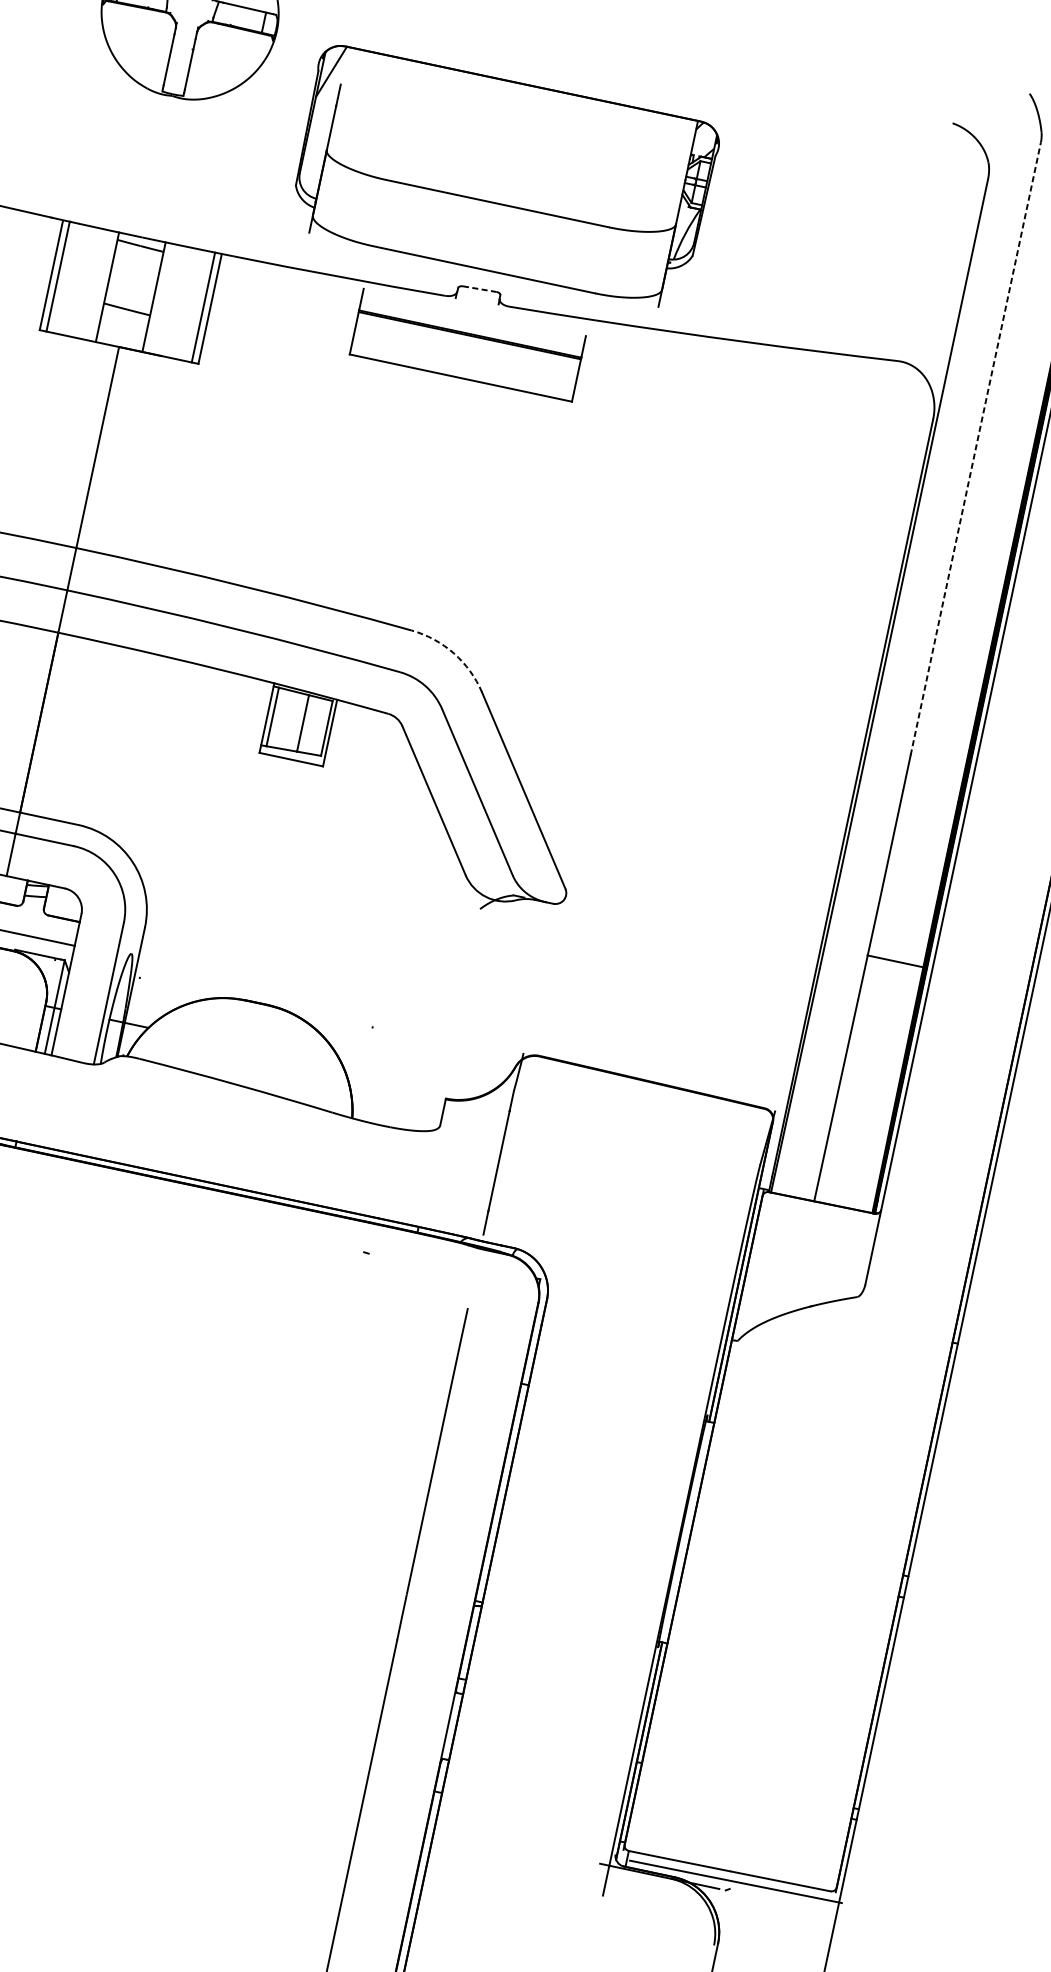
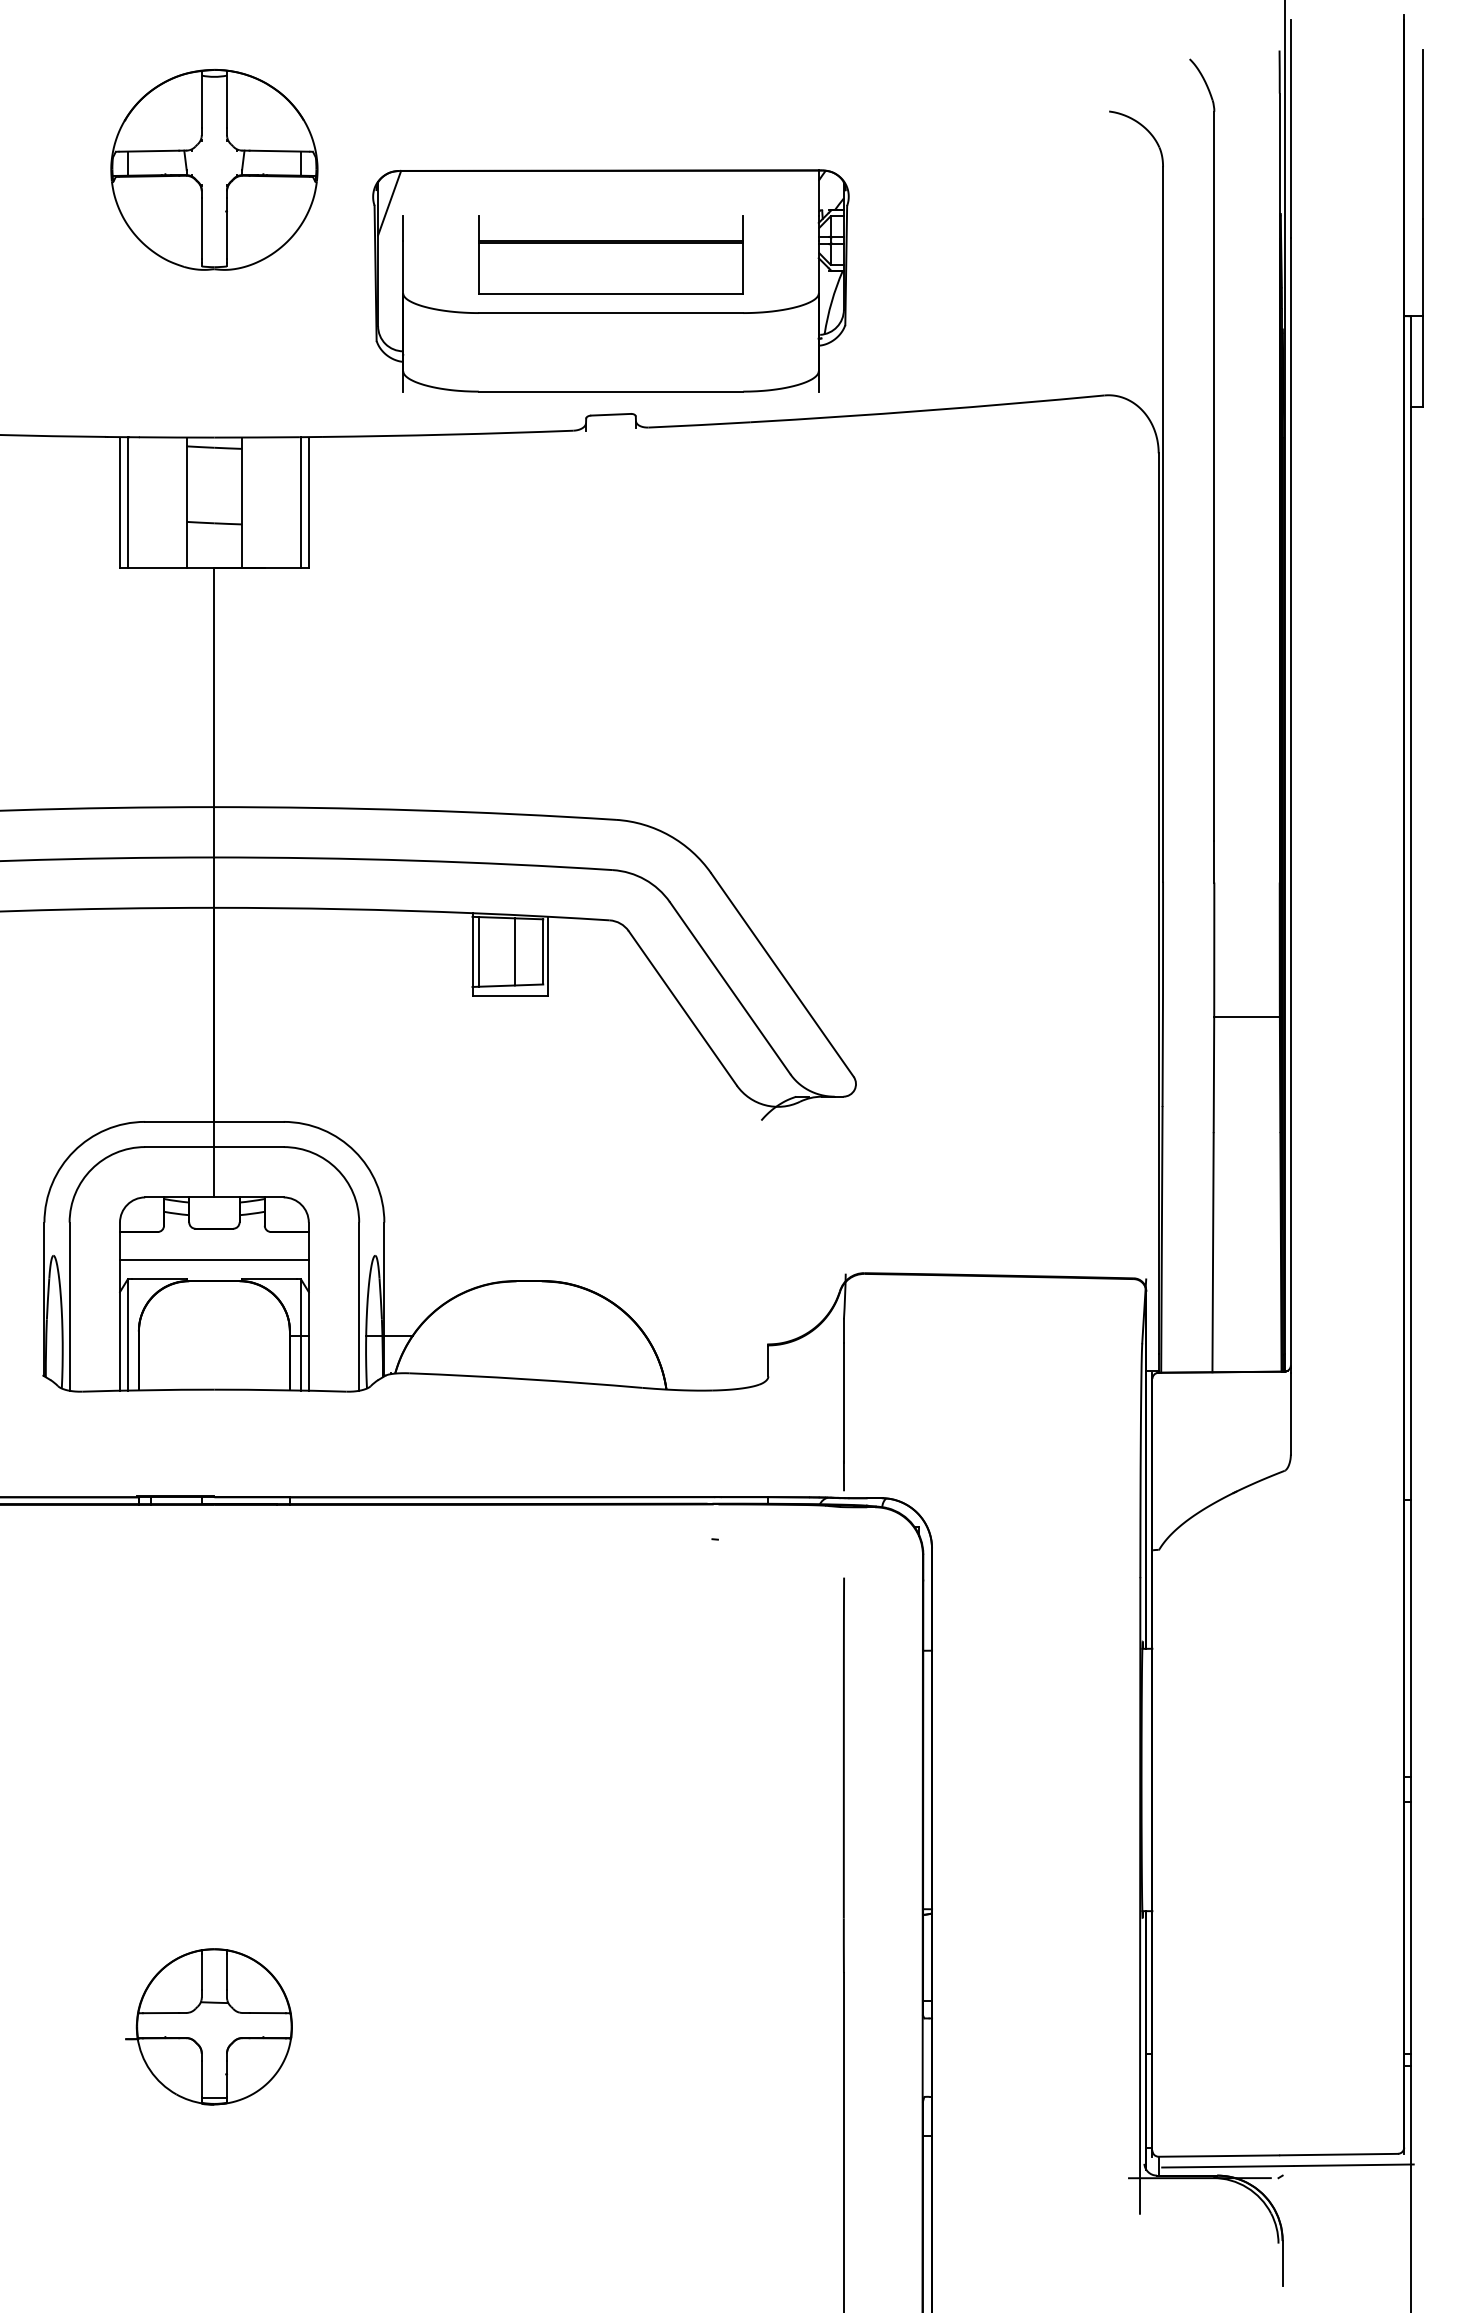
line: (480, 289) -> (611, 414), dashed -> solid
part: (467, 345) -> (610, 254), moved
line: (975, 448) -> (1214, 476), dashed -> solid
arc: (453, 653) -> (669, 835), dashed -> solid
line: (895, 961) -> (1246, 1017), moved

